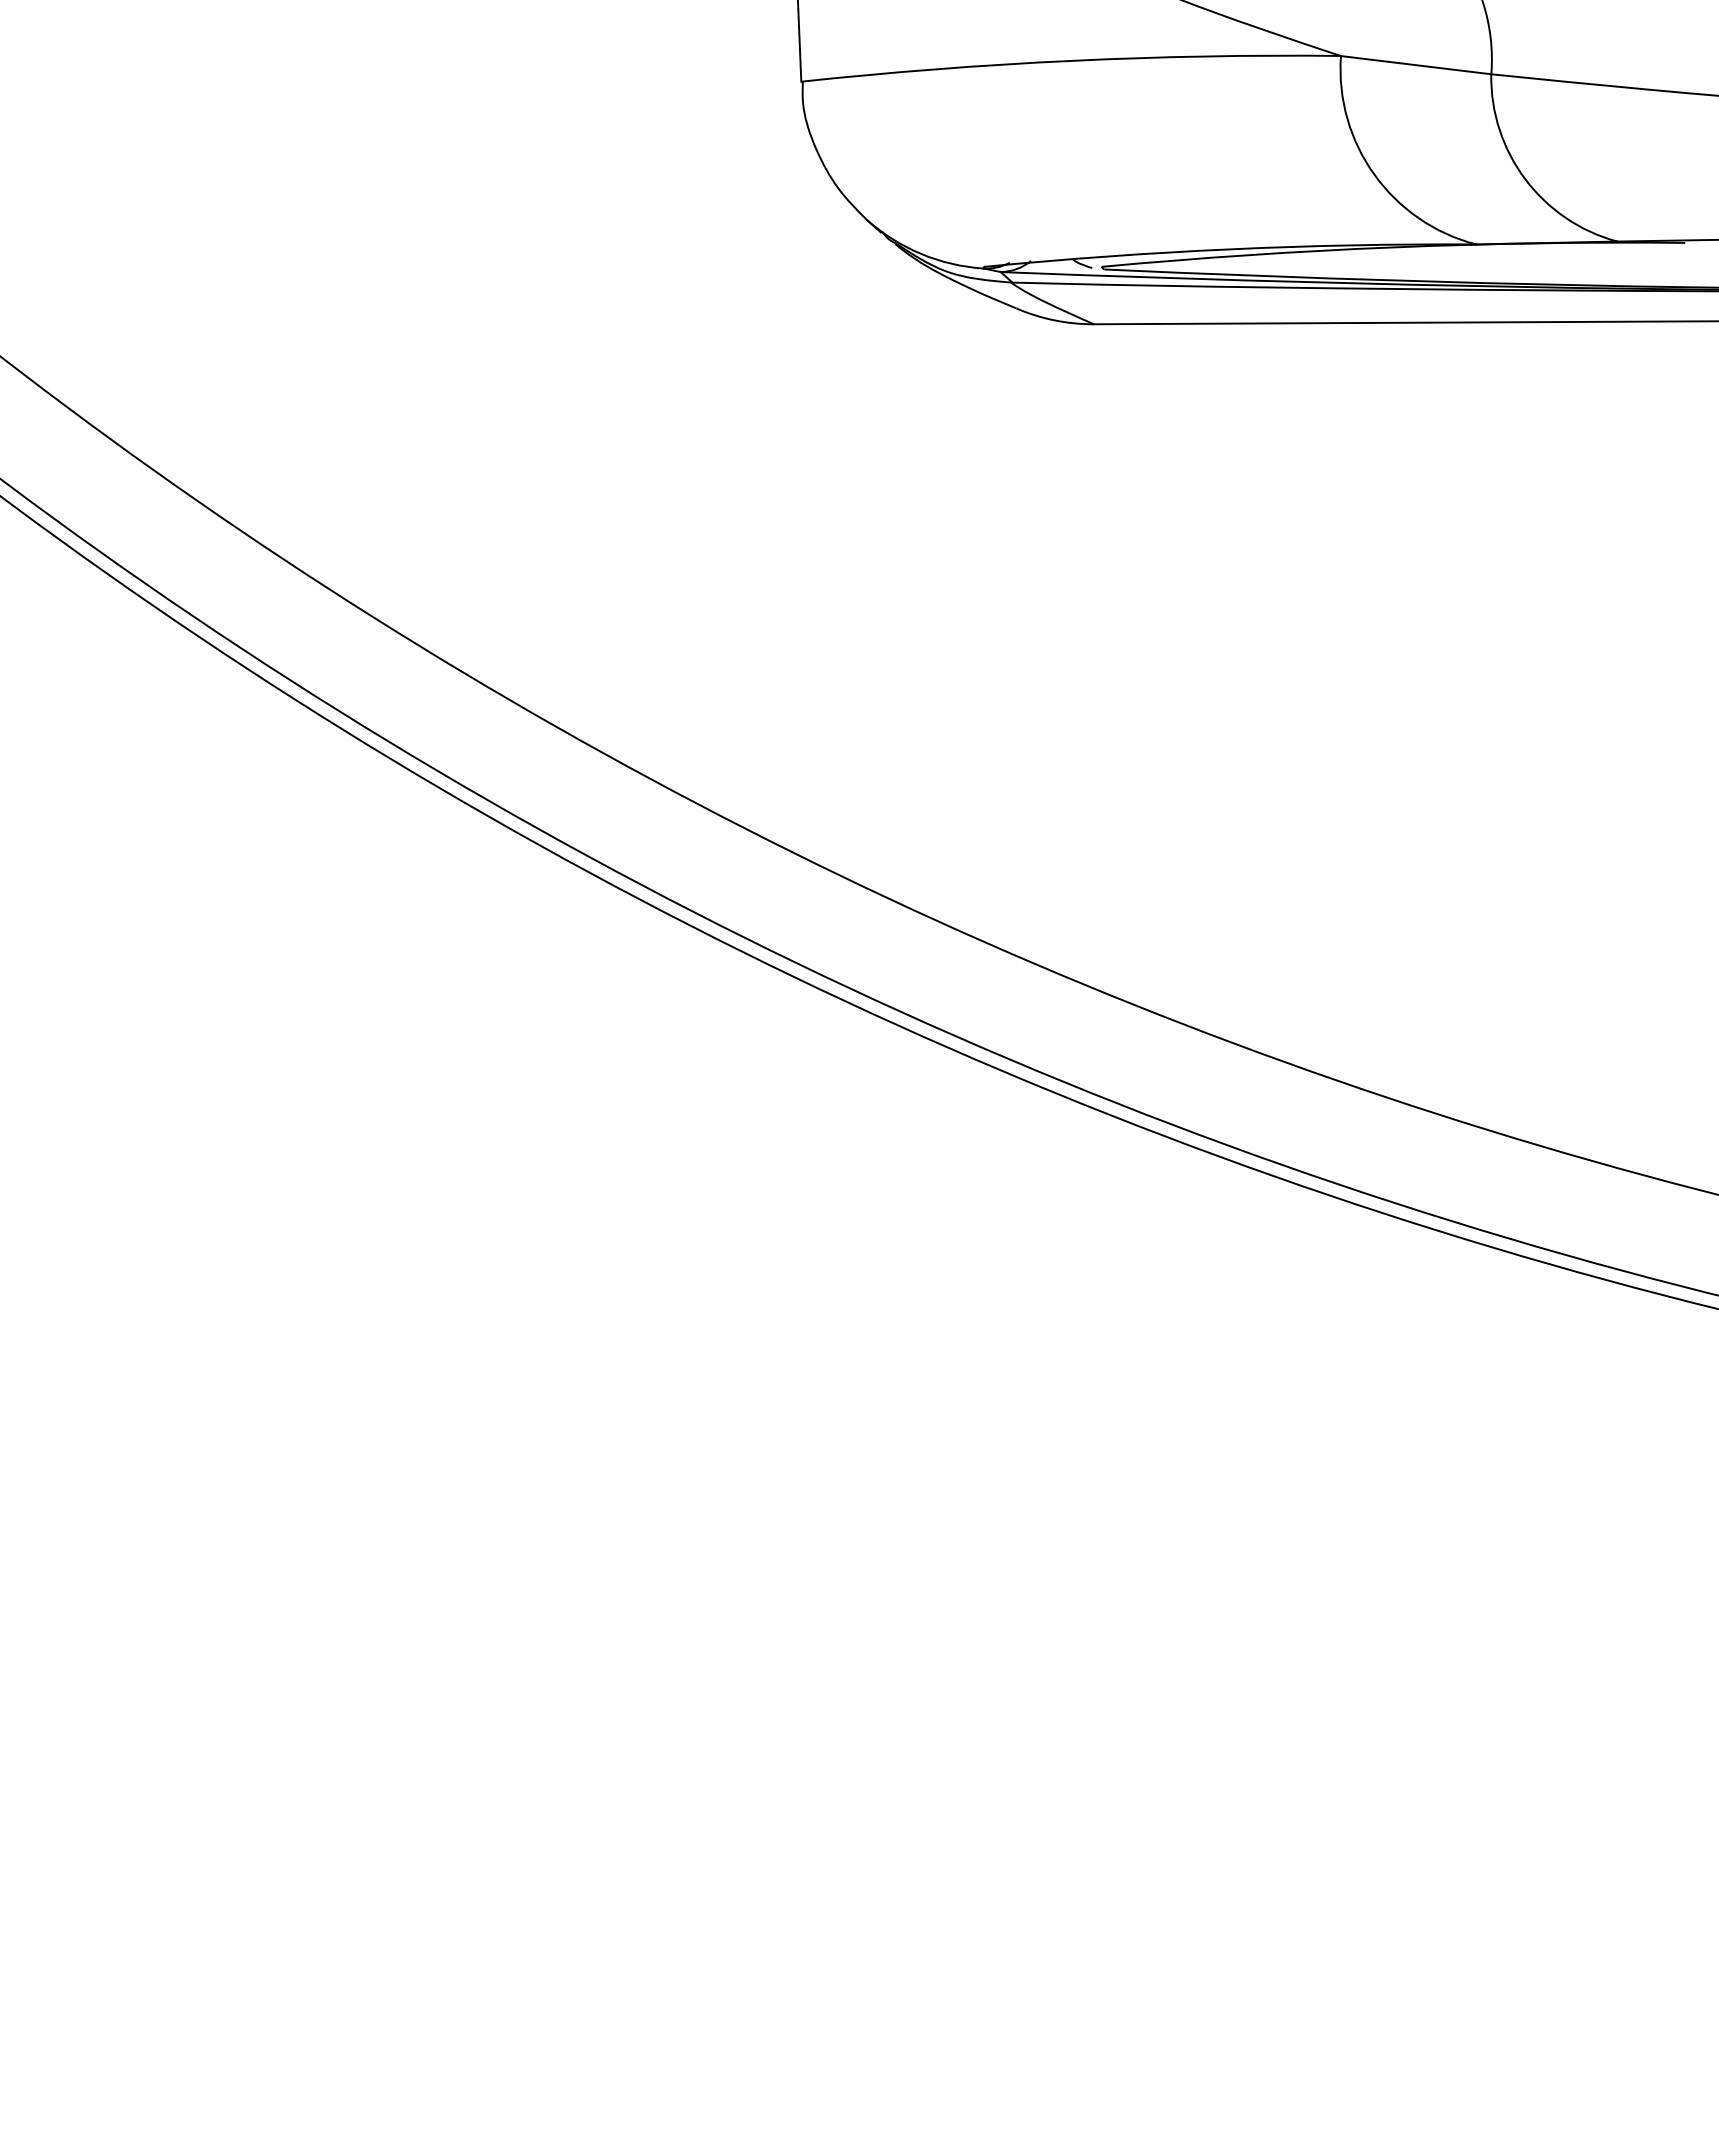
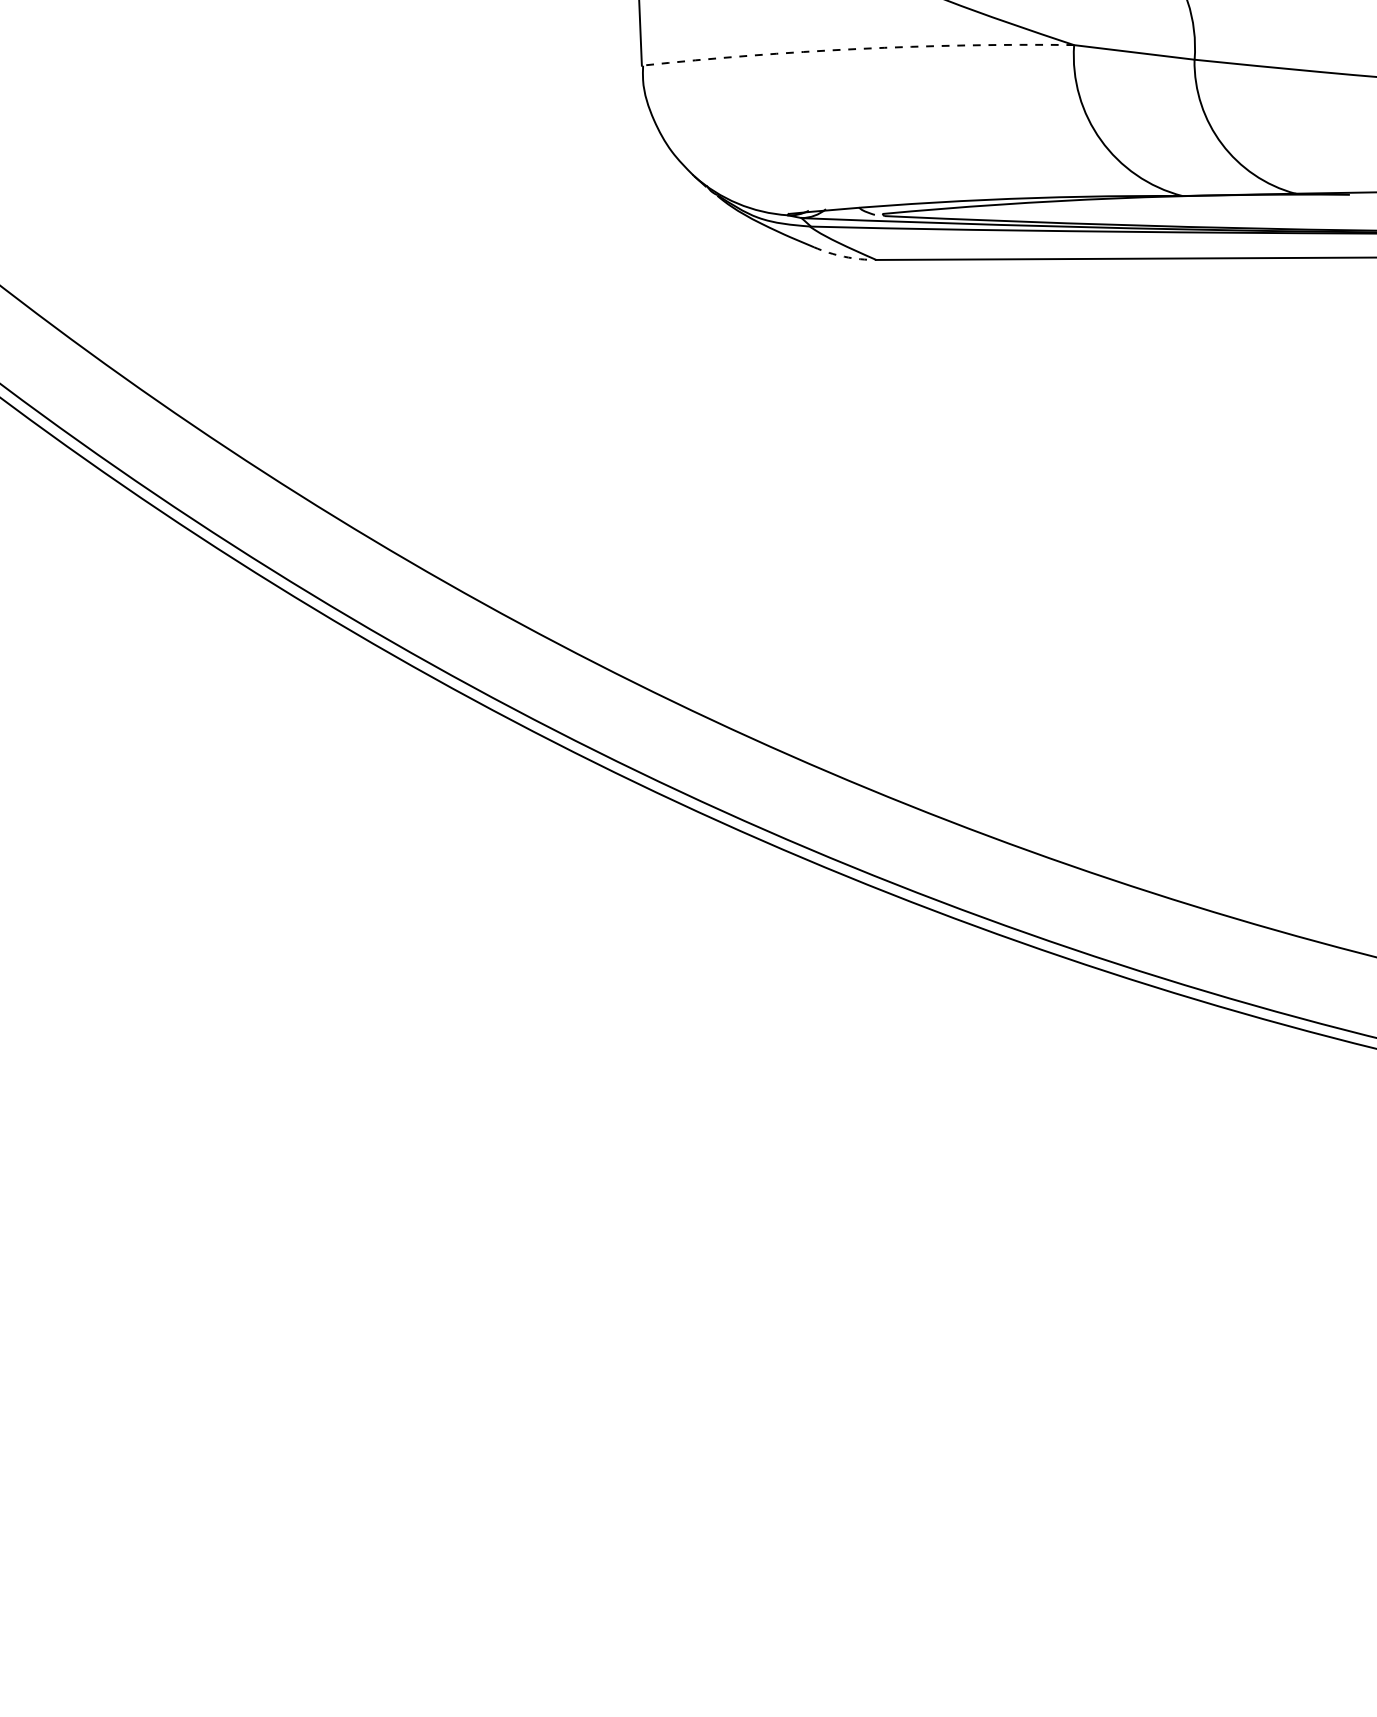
arc: (1070, 60) -> (857, 48), solid -> dashed
arc: (1054, 320) -> (844, 256), solid -> dashed

